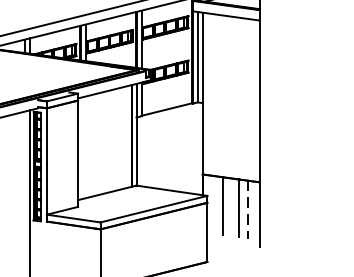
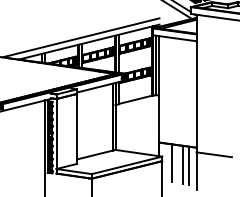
line: (285, 192) -> (213, 154), added
line: (248, 210) -> (189, 166), dashed -> solid

